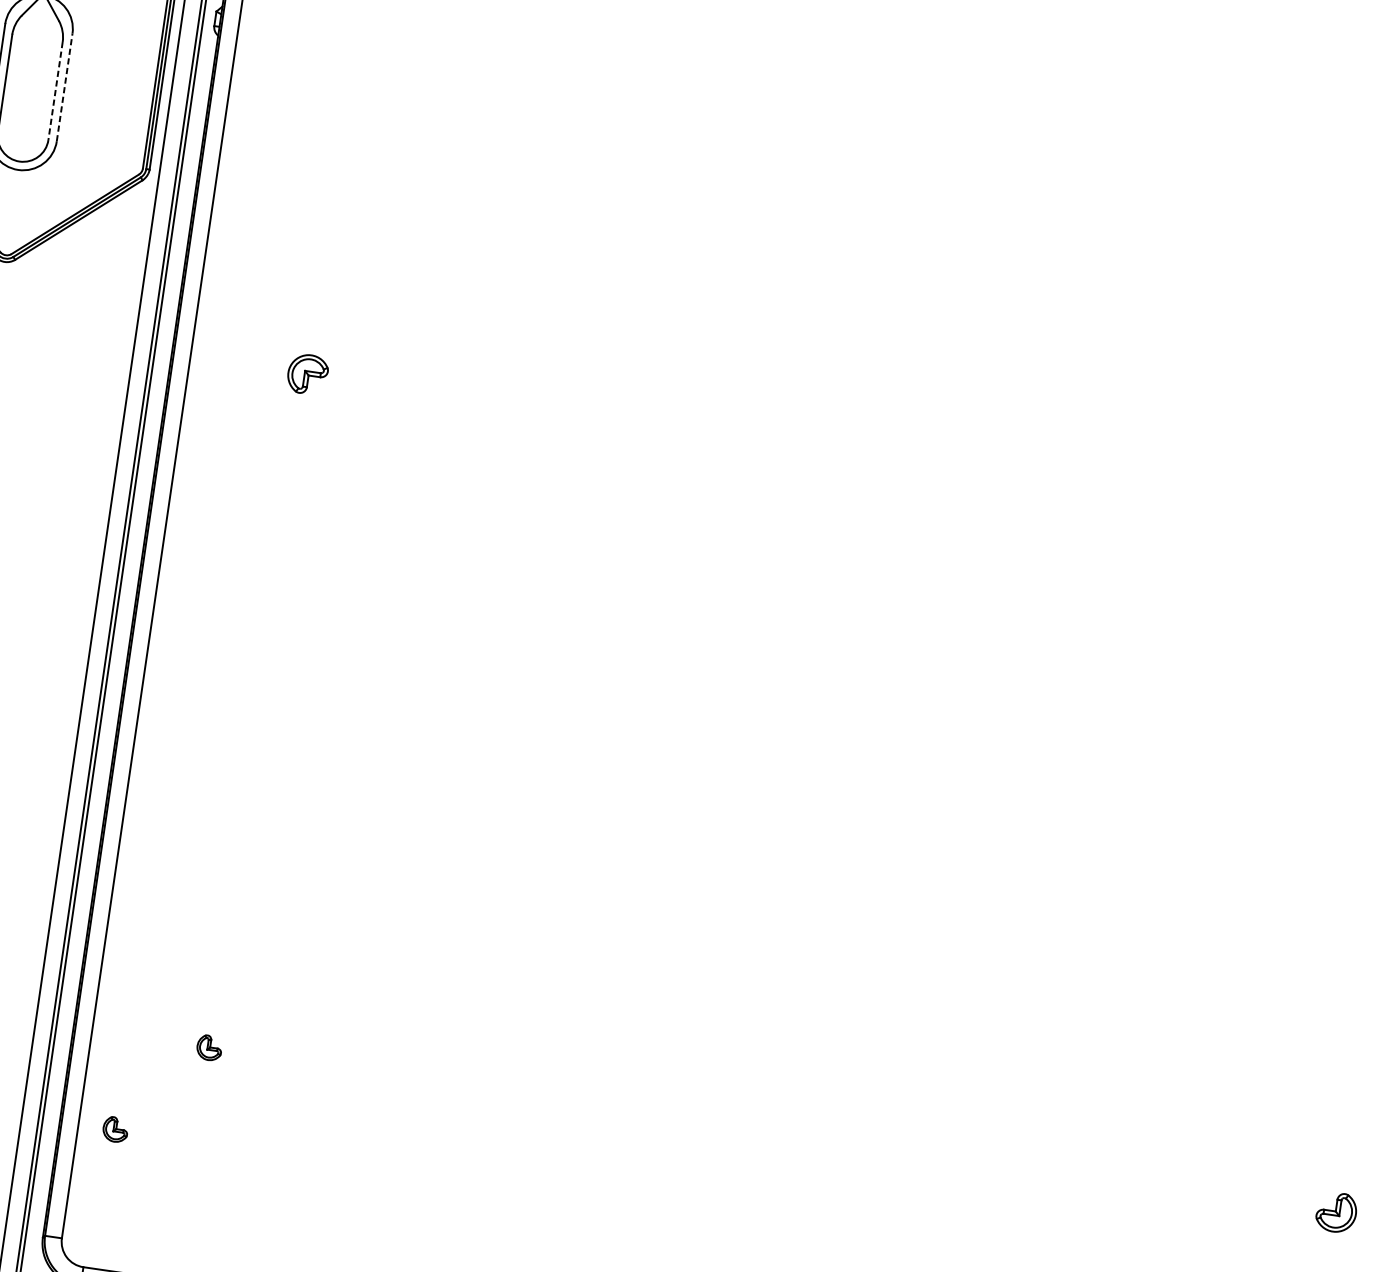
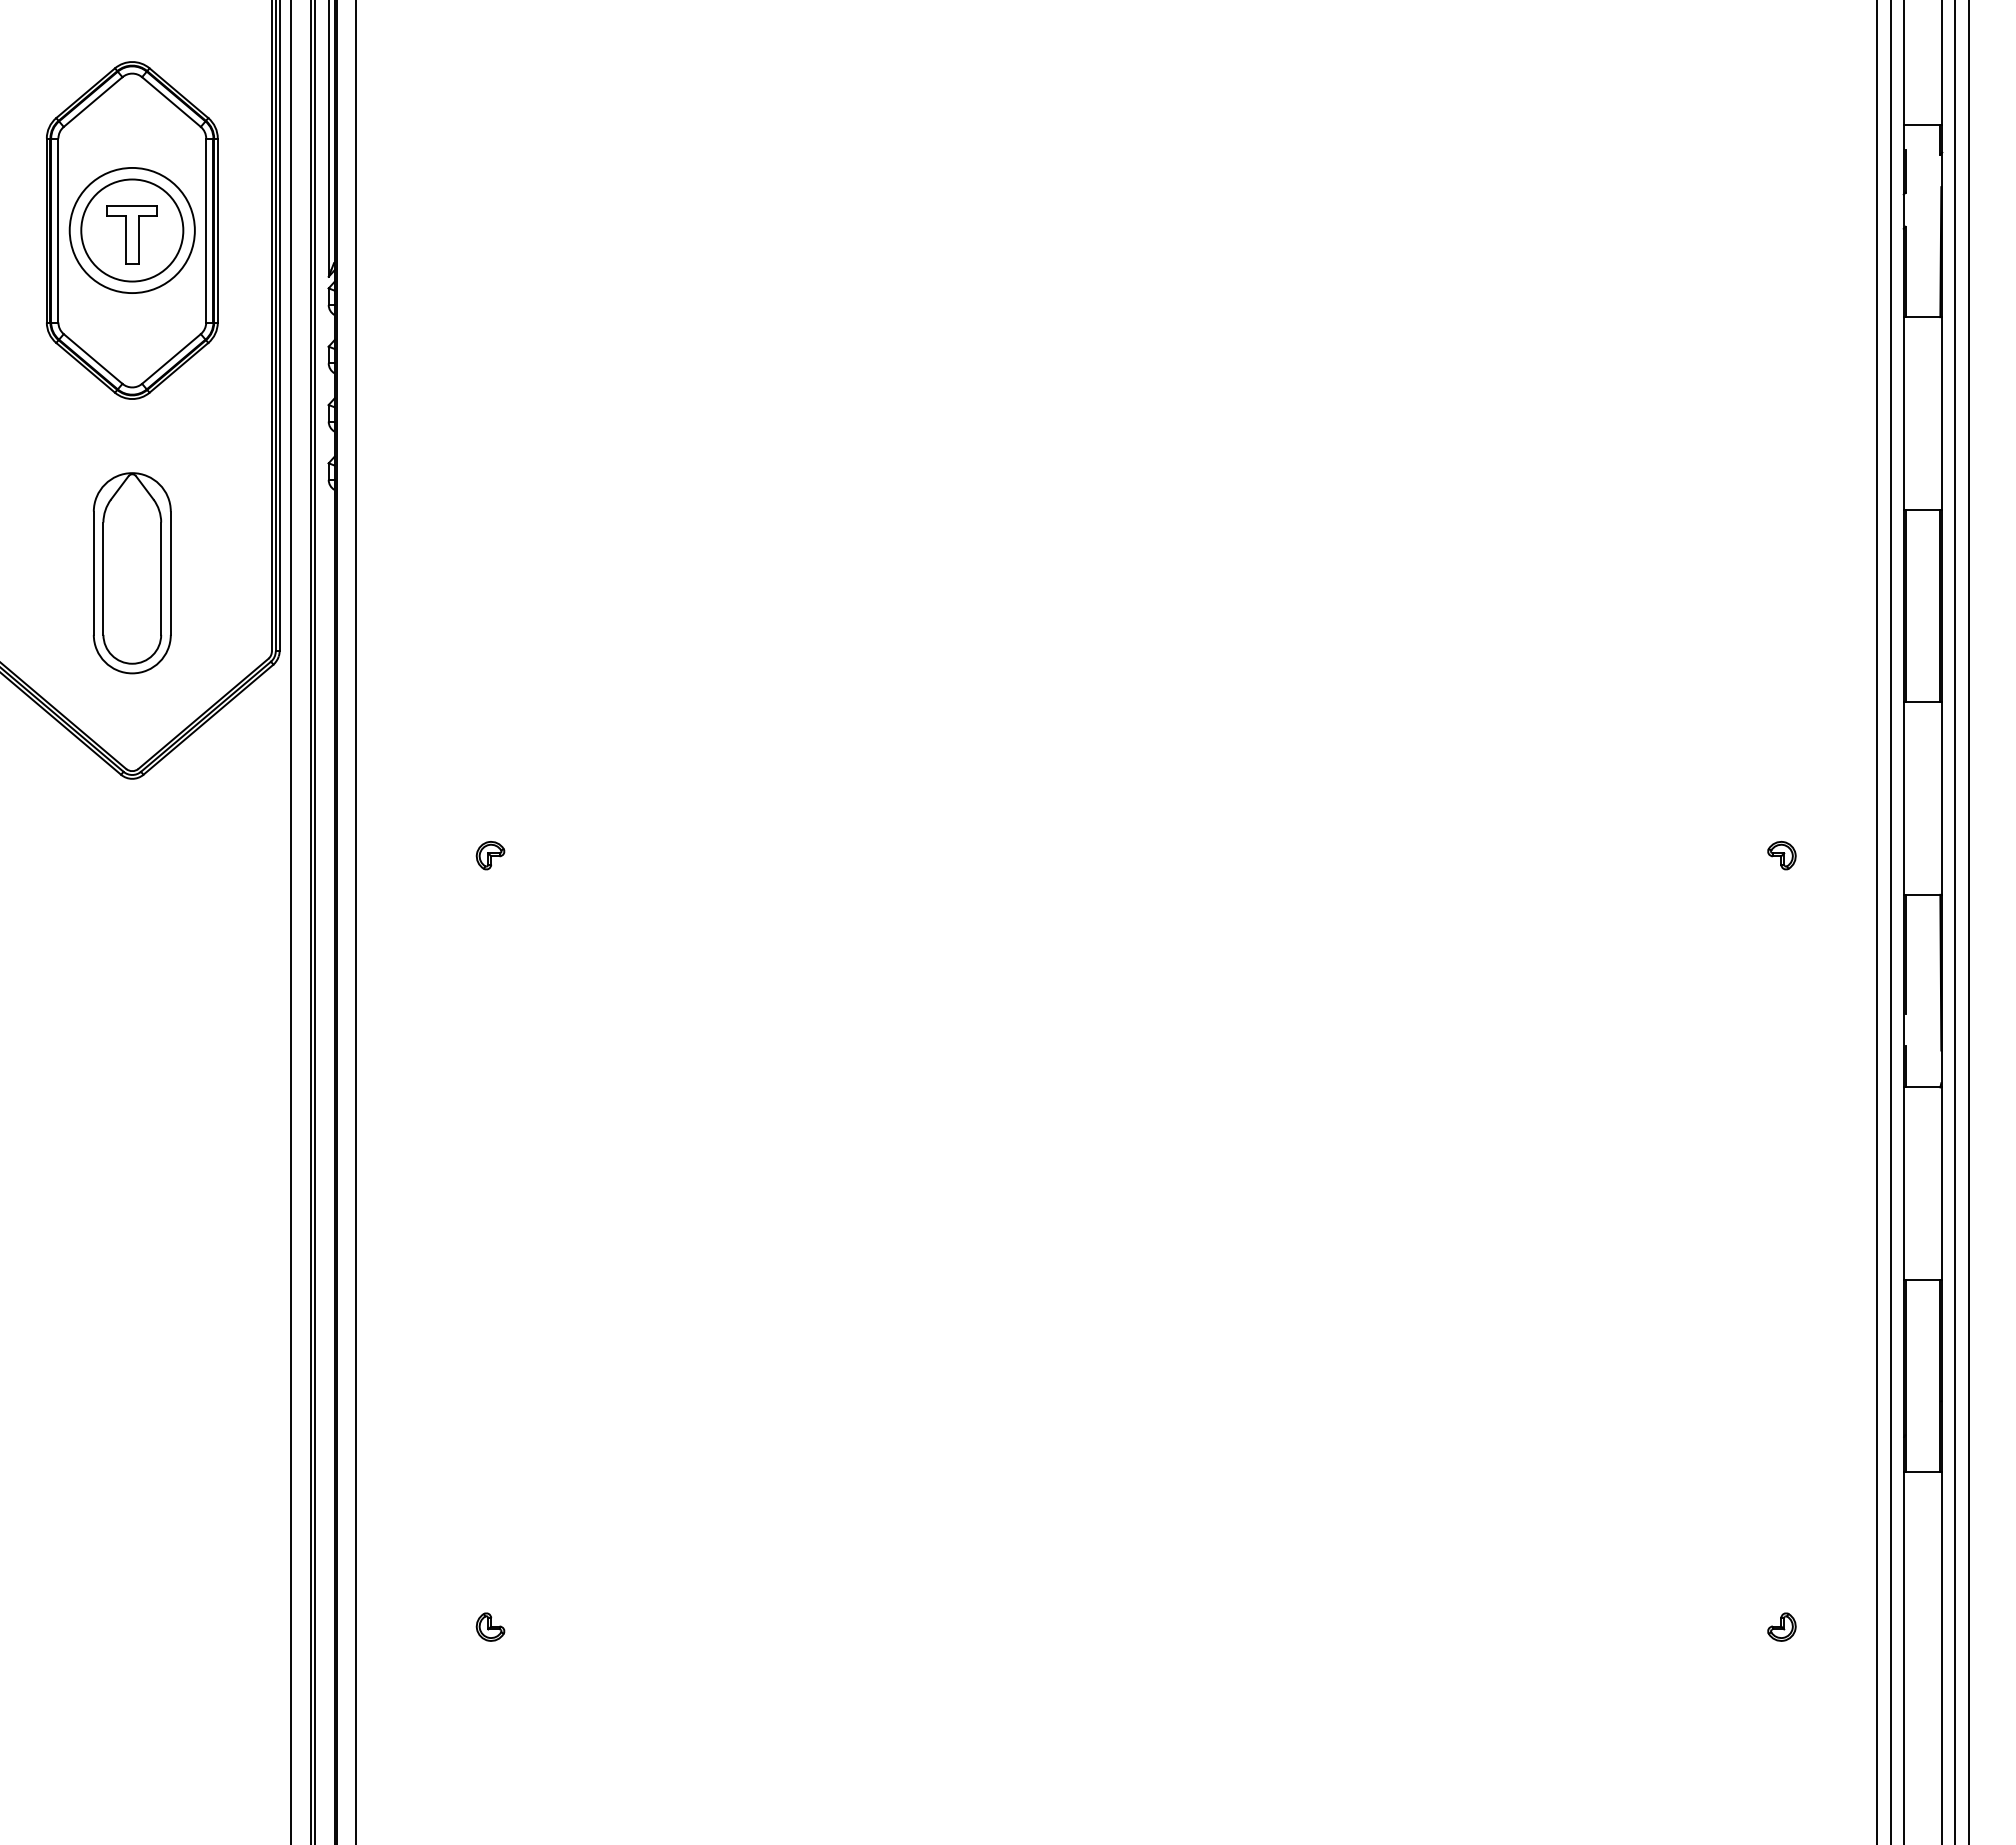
line: (64, 87) -> (170, 573), dashed -> solid
line: (55, 91) -> (161, 579), dashed -> solid
part: (307, 374) -> (490, 855), size x0.62
part: (115, 1129) -> (398, 1733), removed
part: (1336, 1211) -> (1781, 1626), size x0.62

